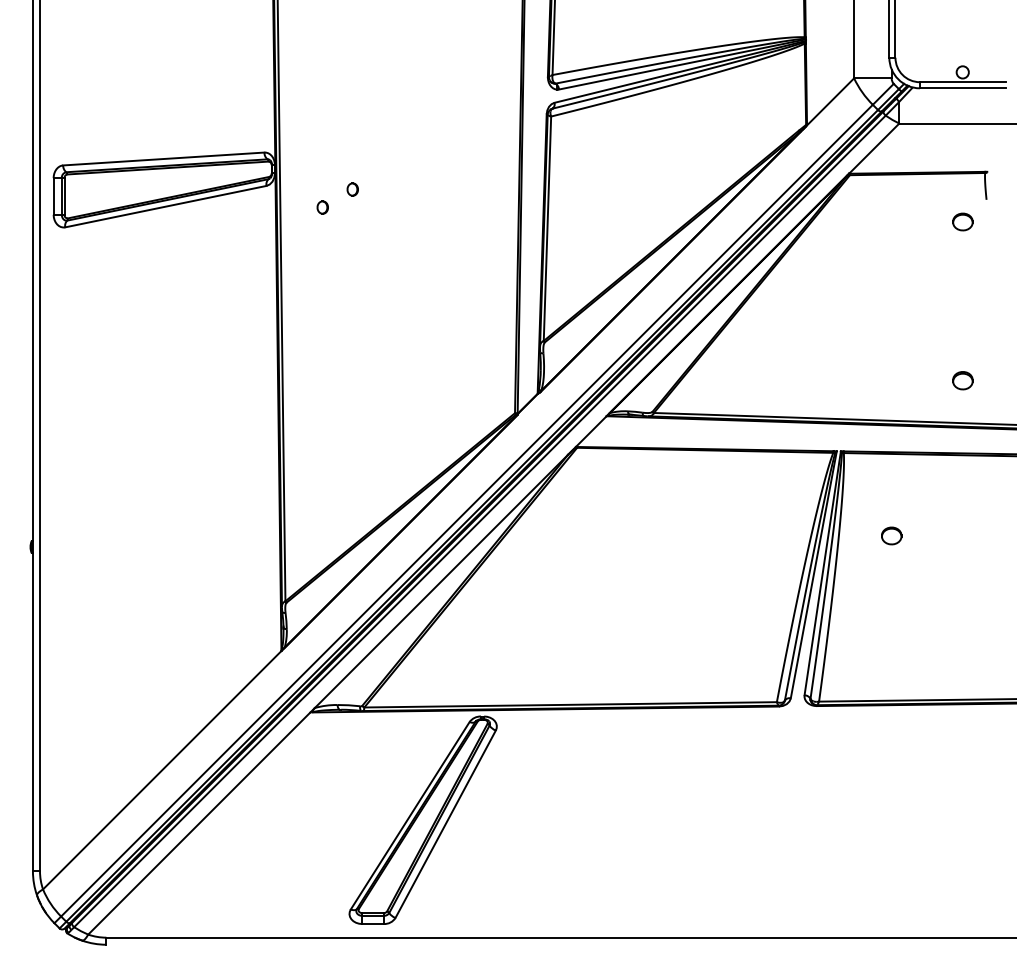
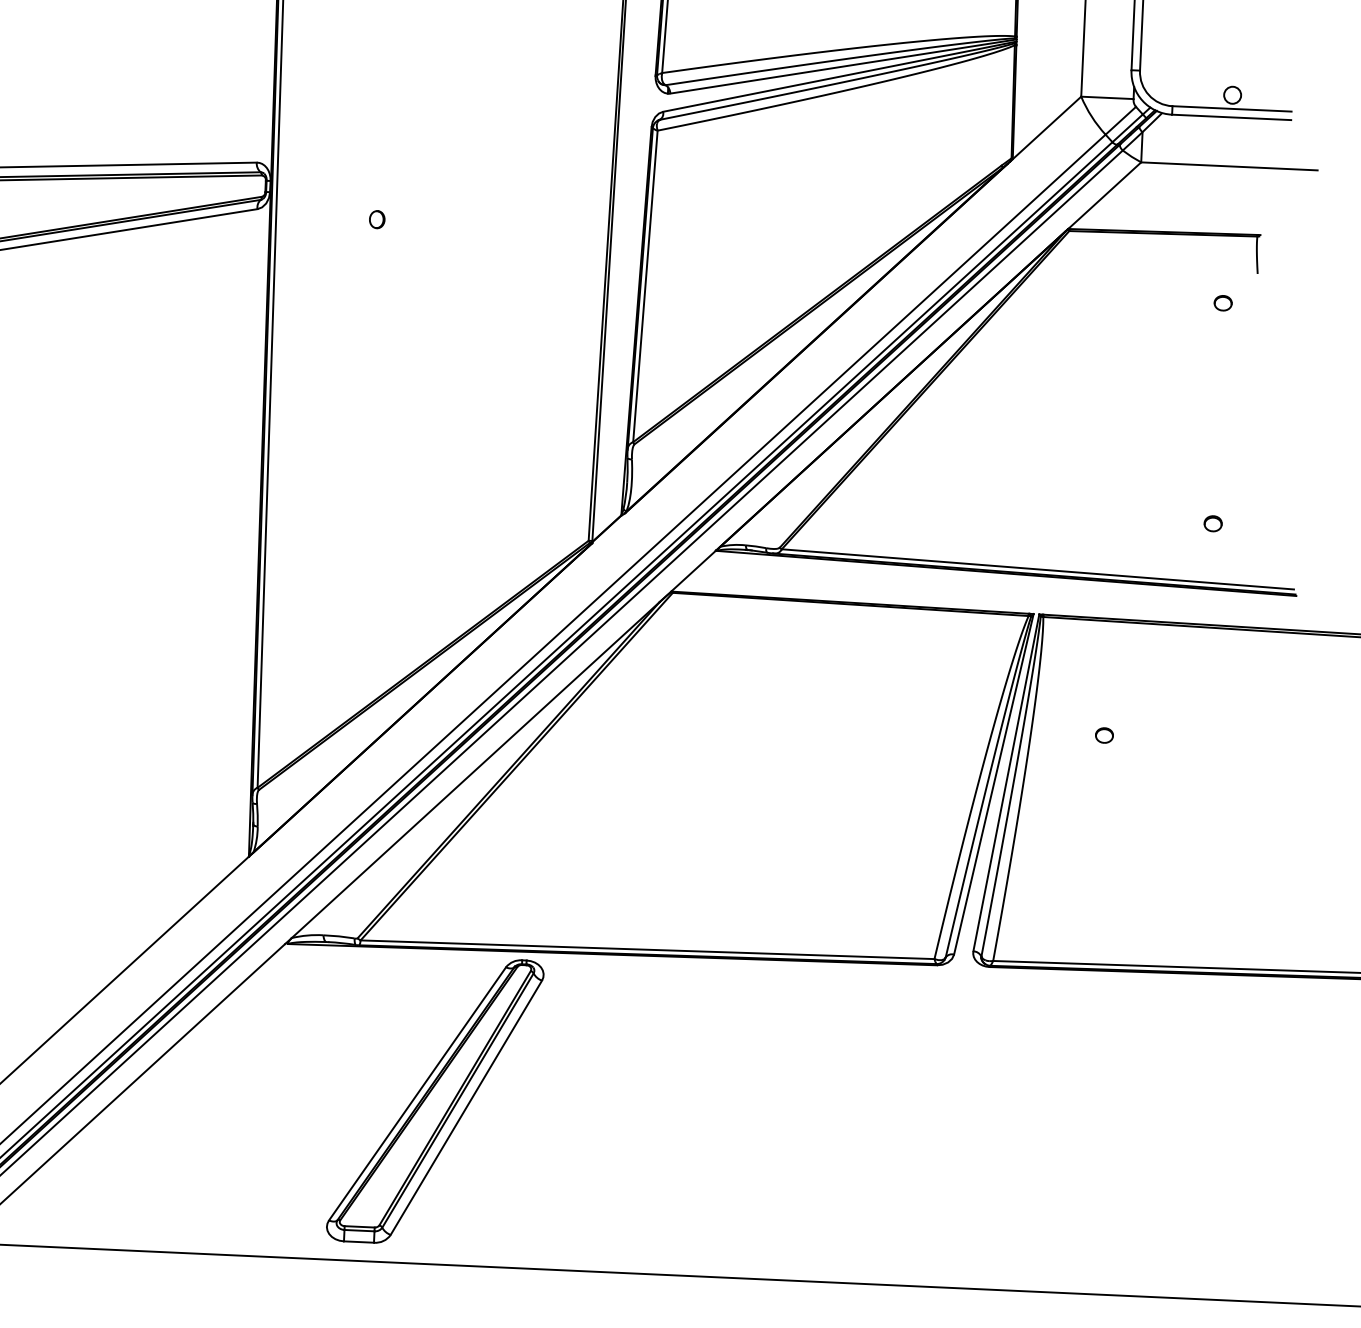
part: (322, 207) -> (333, 242), removed
part: (962, 221) -> (1222, 302), size x0.62
part: (962, 380) -> (1212, 523), size x0.62
part: (891, 536) -> (1104, 735), size x0.62

